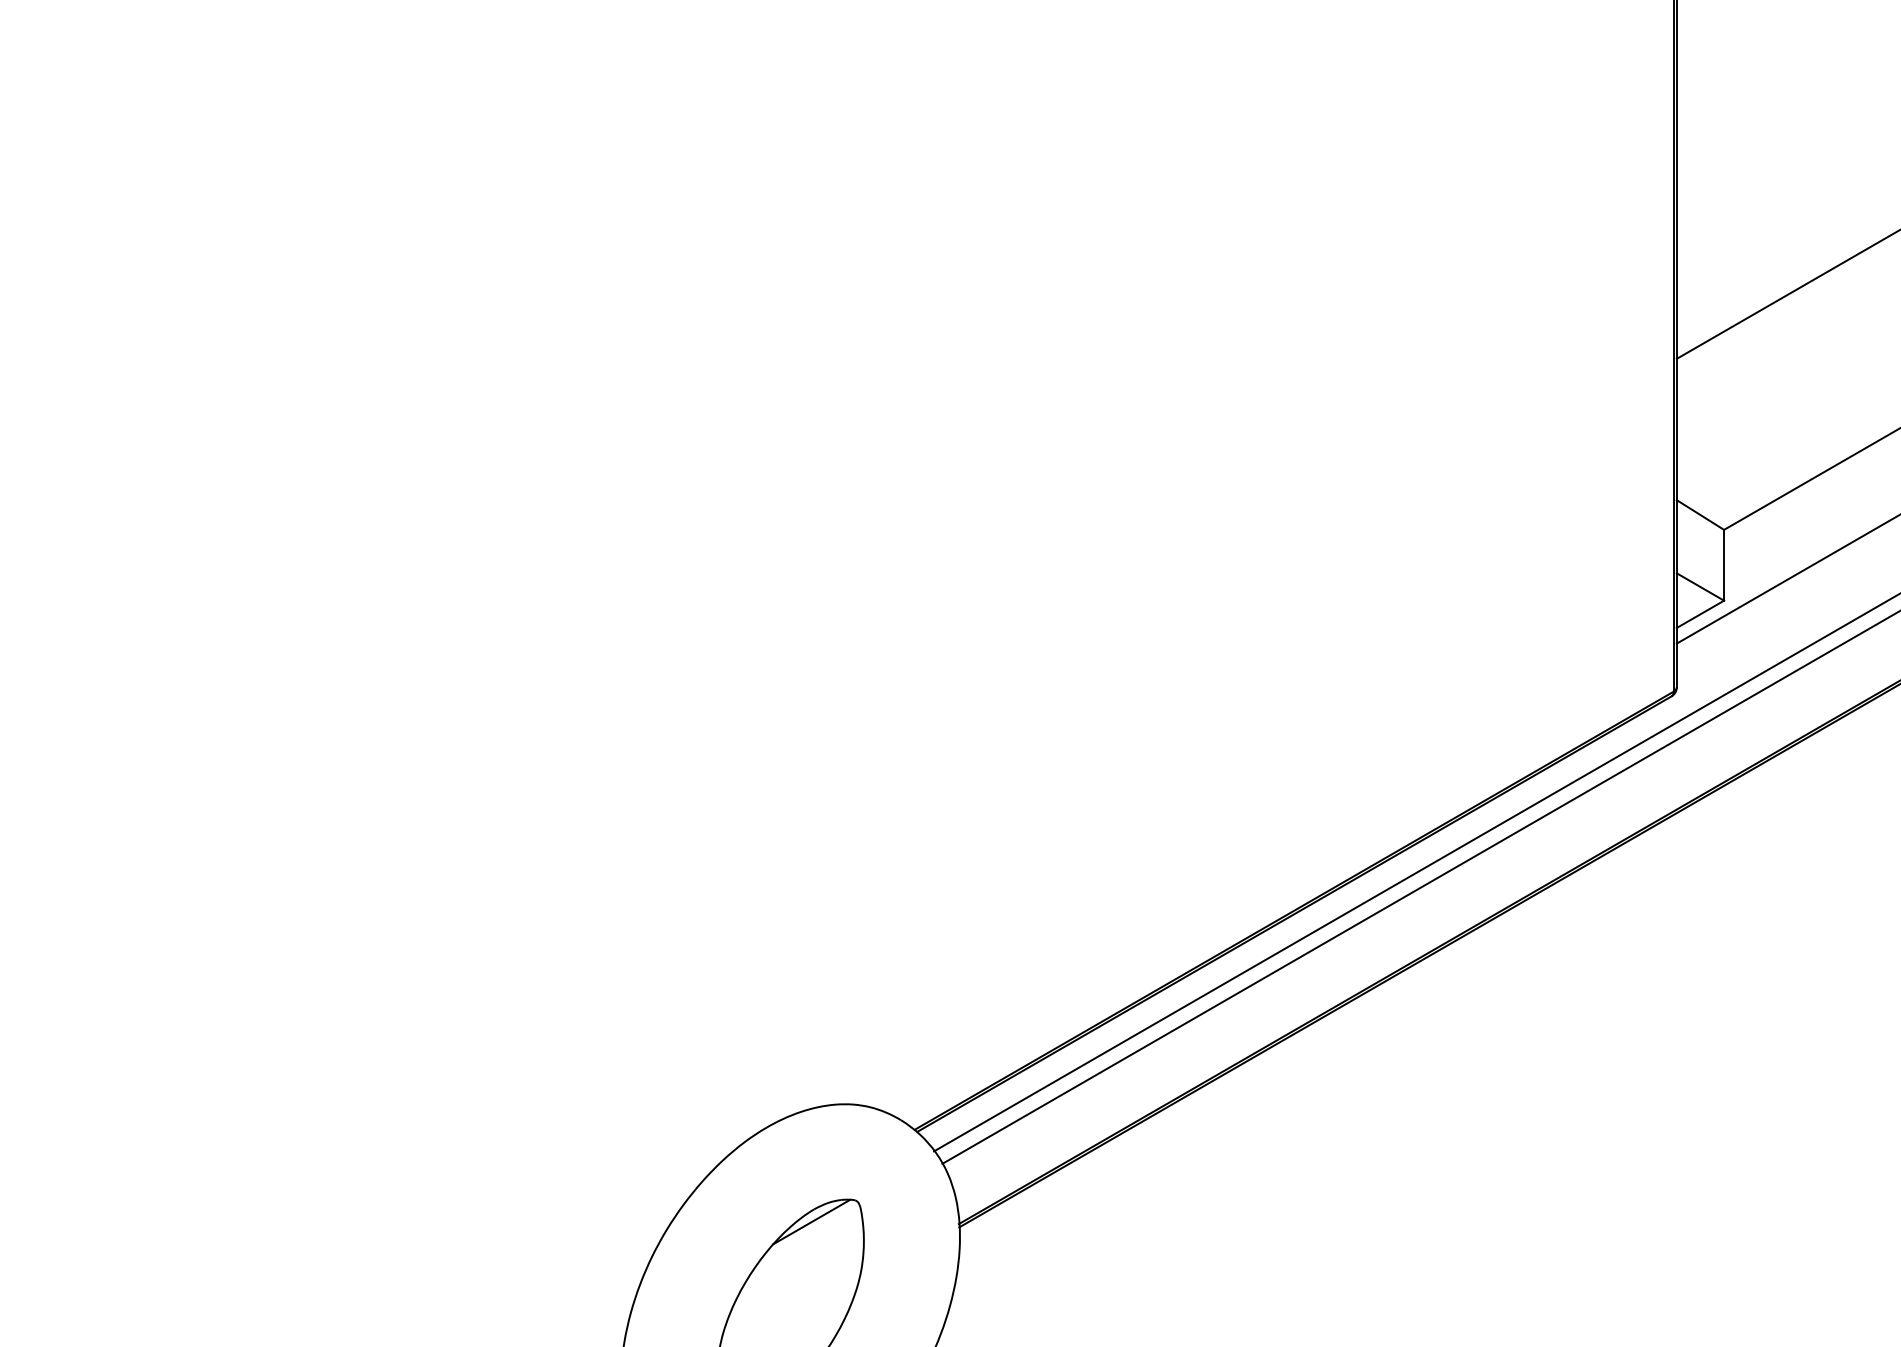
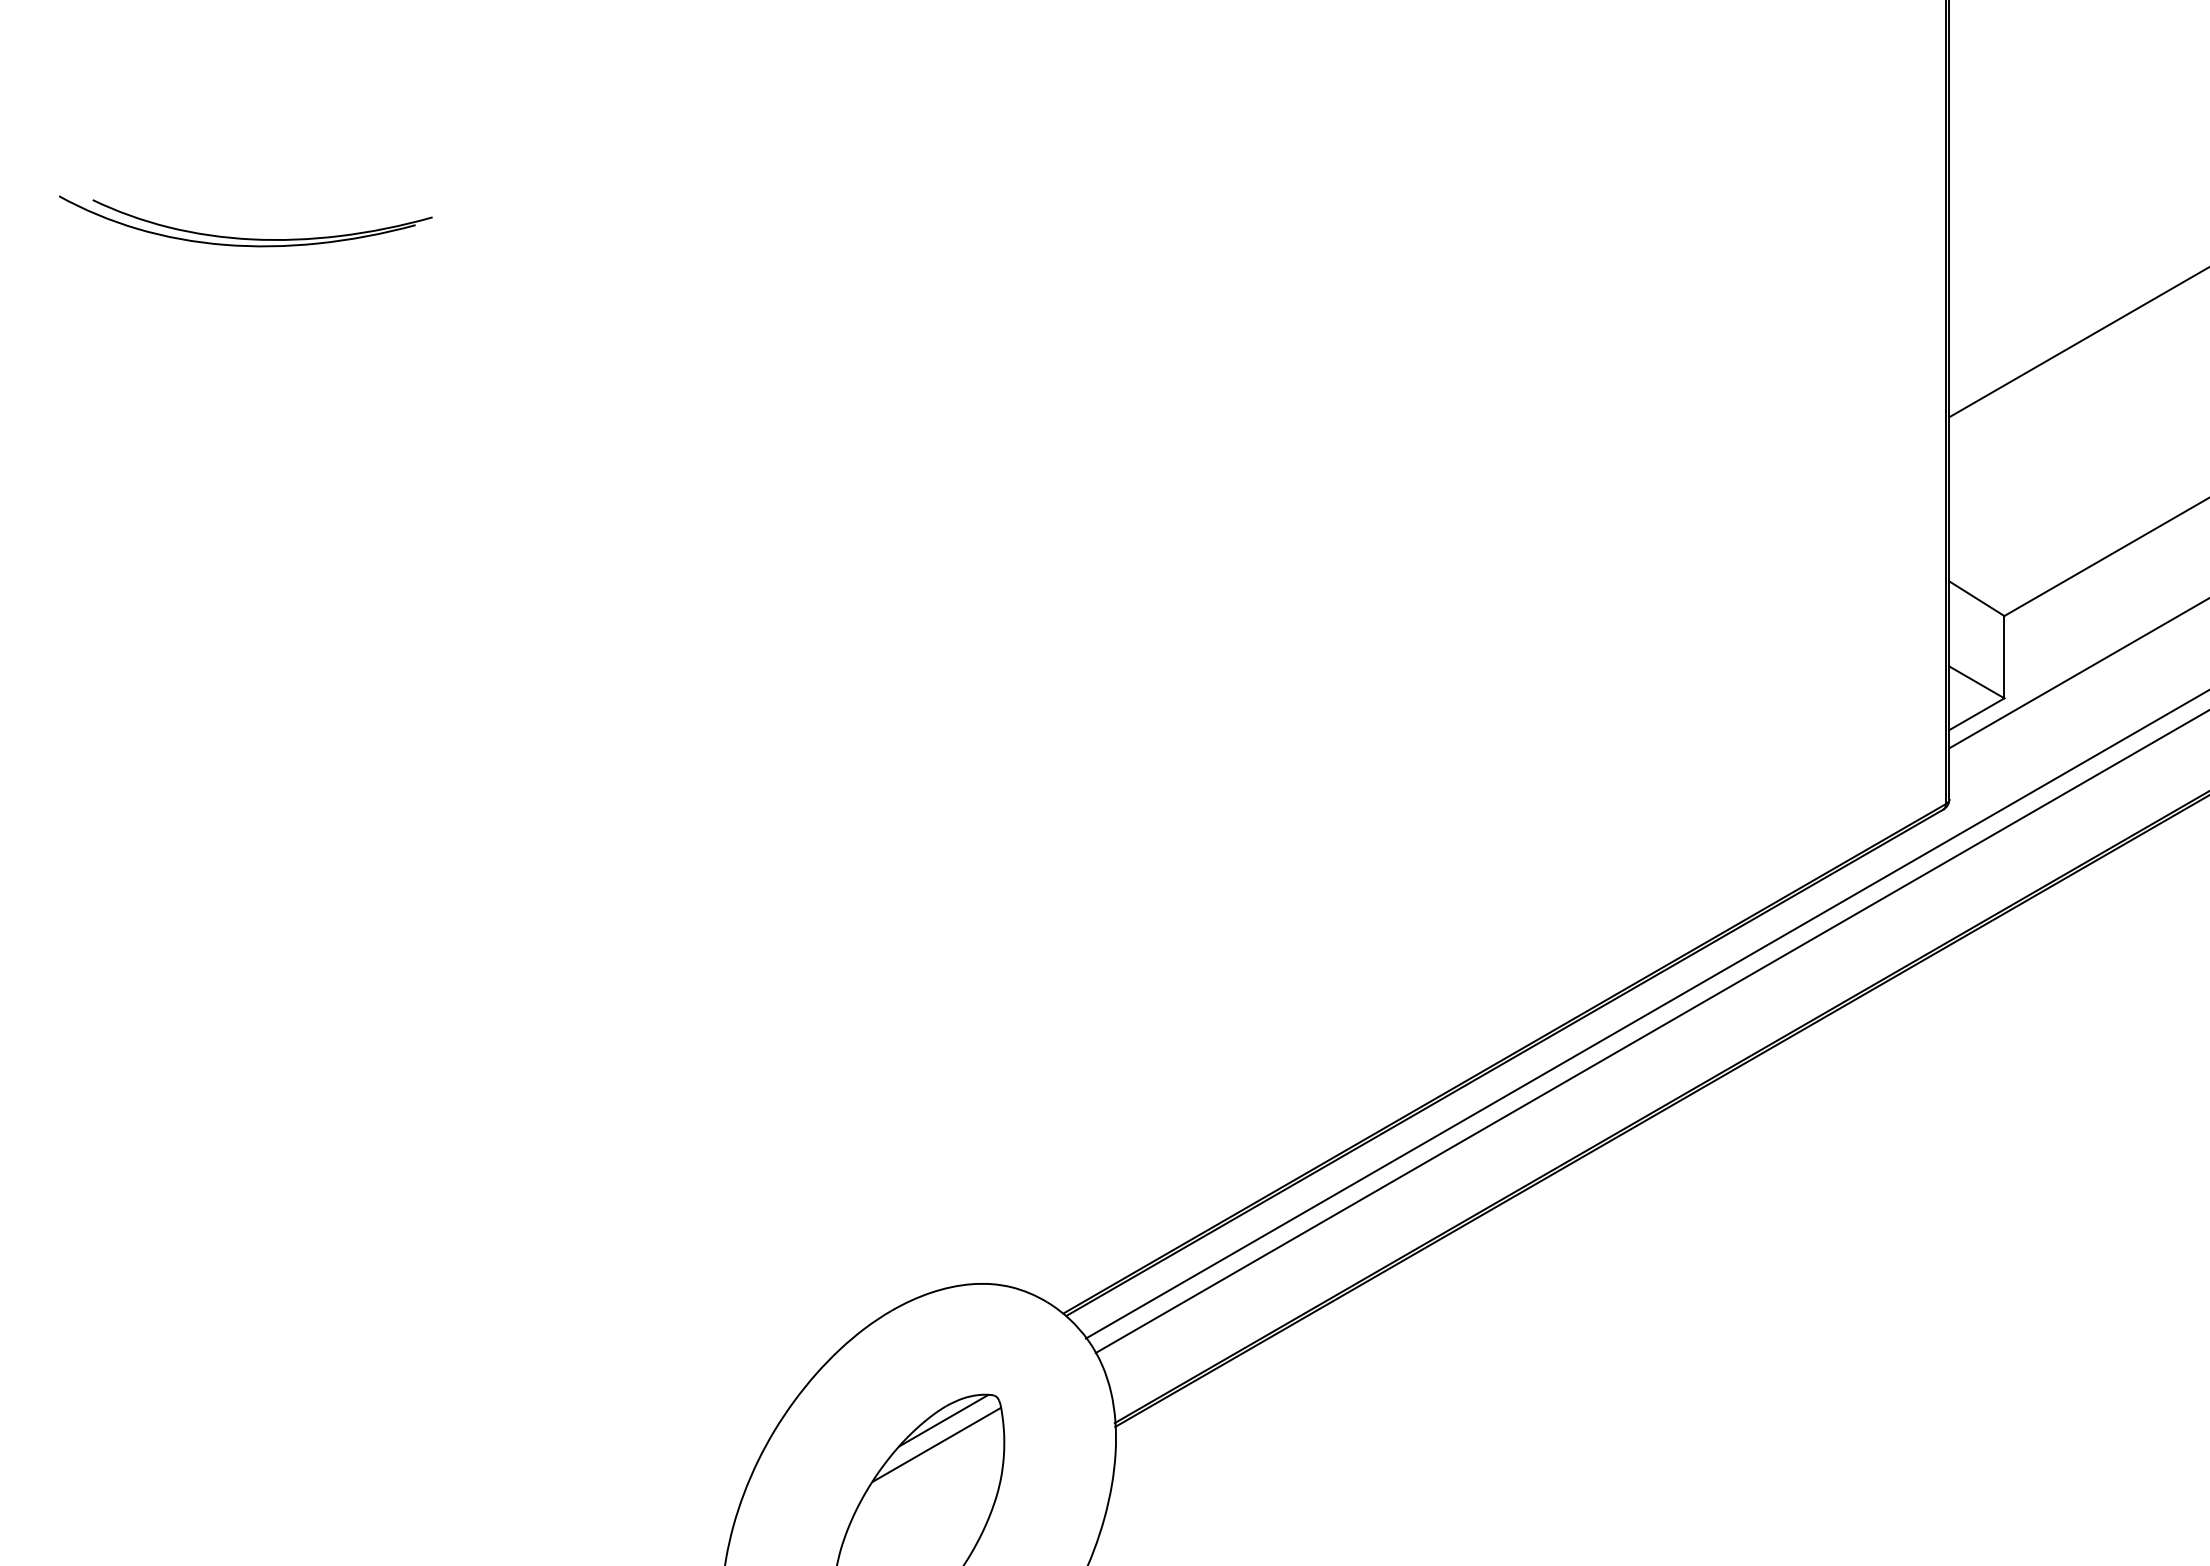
part: (207, 204) -> (241, 237), added
line: (805, 1242) -> (936, 1444), added

